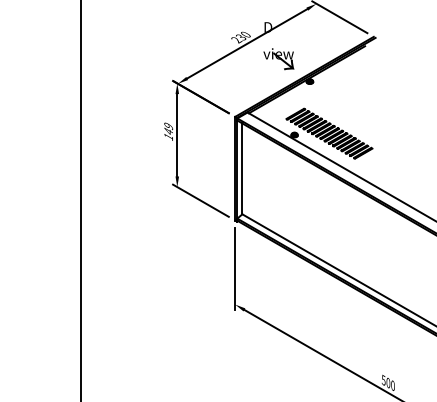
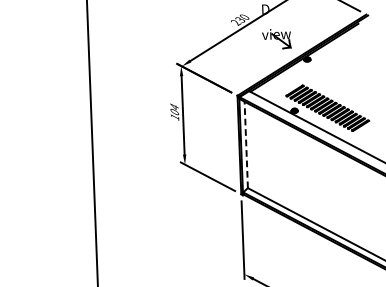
text: (168, 128) -> (174, 109), 149 -> 104
line: (242, 168) -> (246, 144), solid -> dashed

